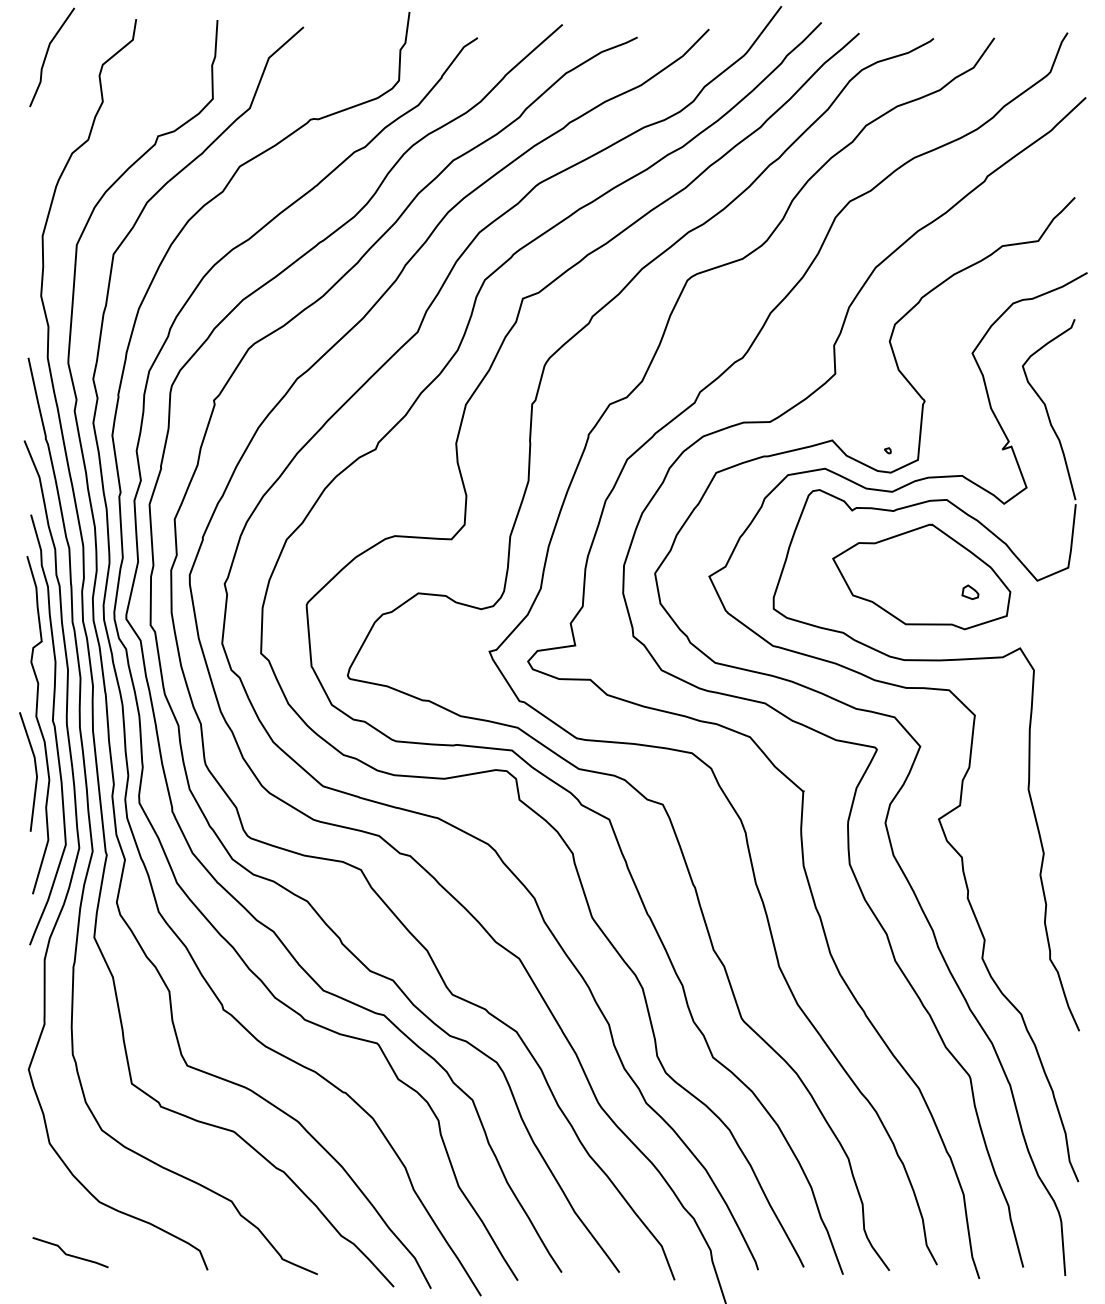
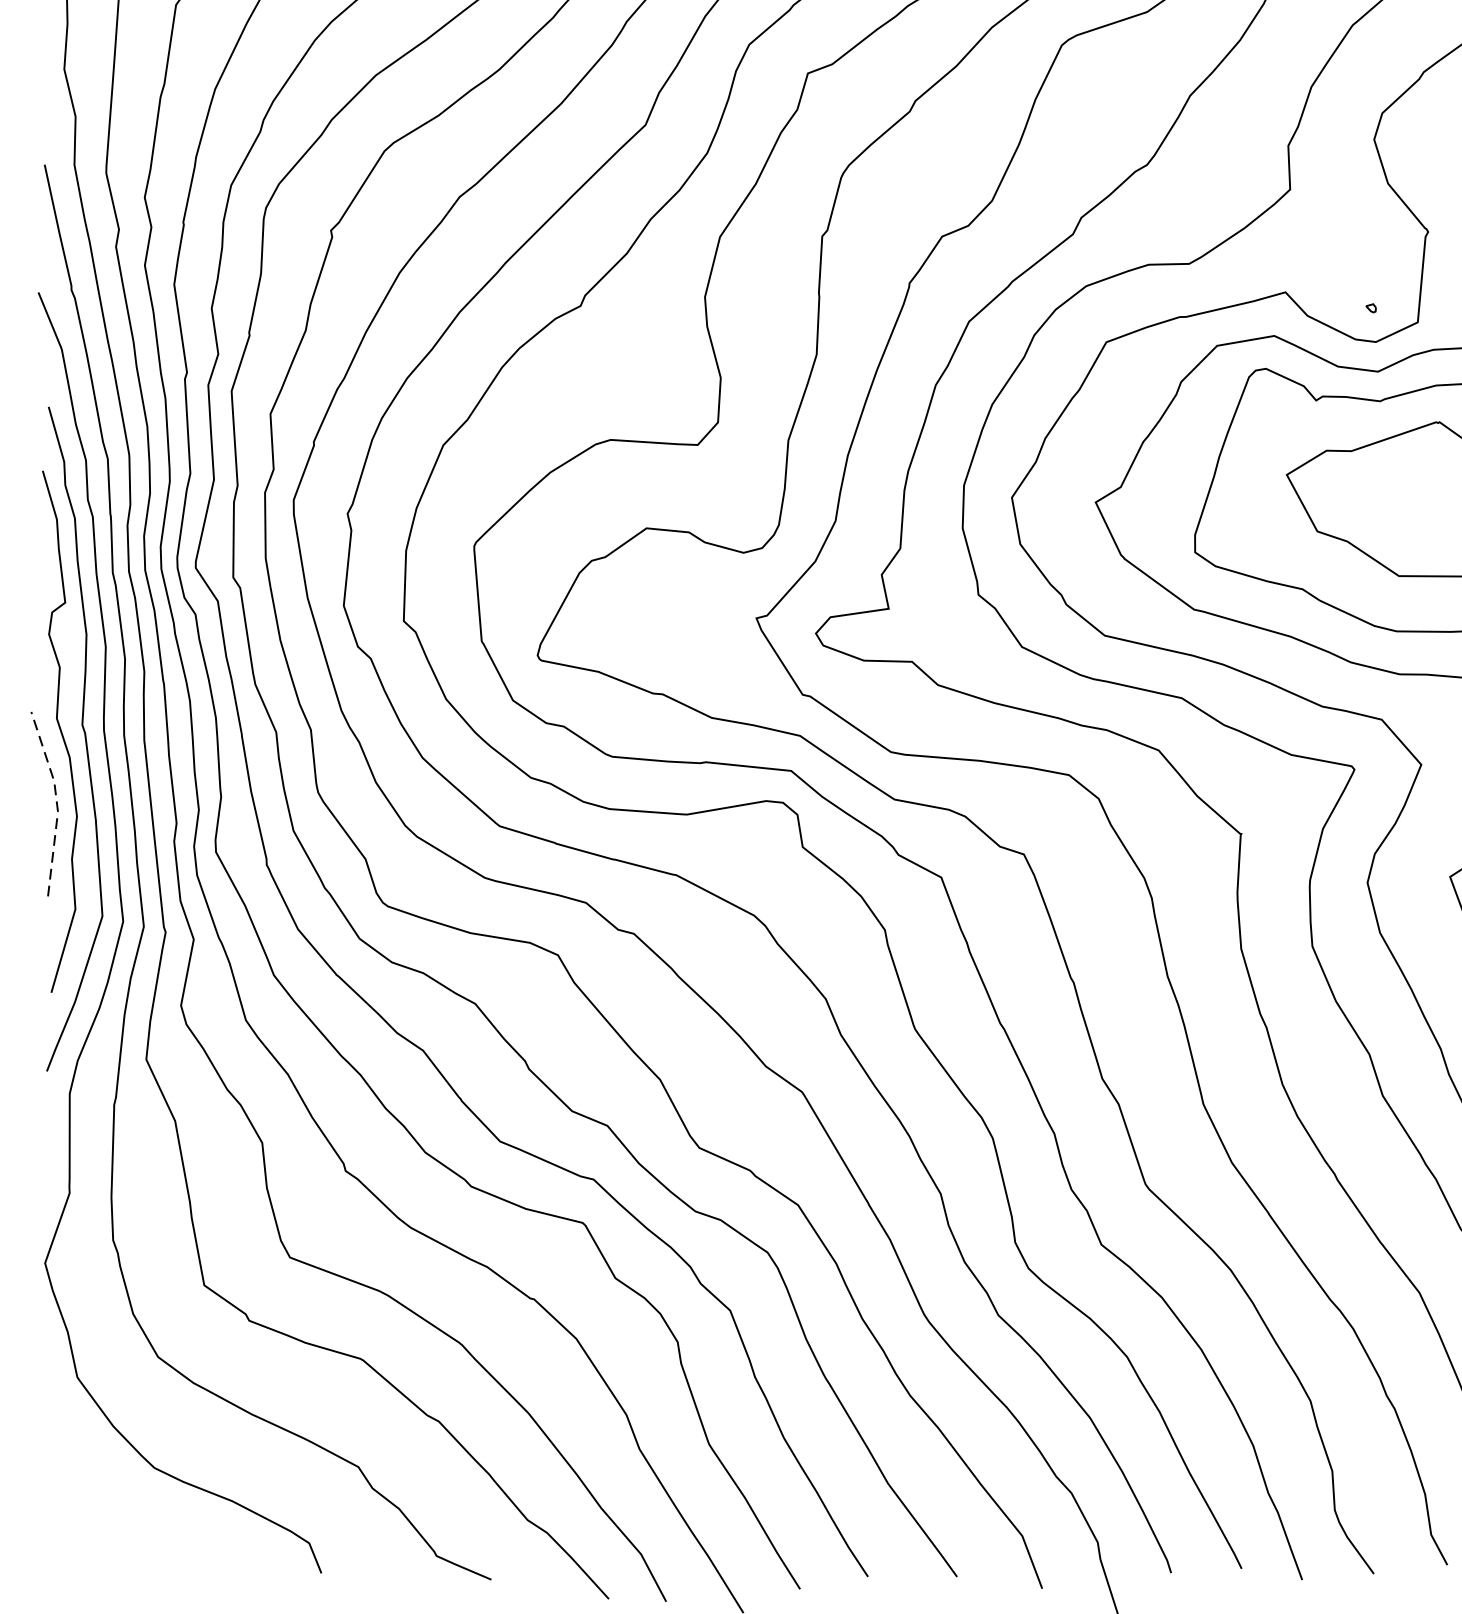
line: (36, 771) -> (57, 803), solid -> dashed
line: (70, 1254) -> (109, 1548), removed

